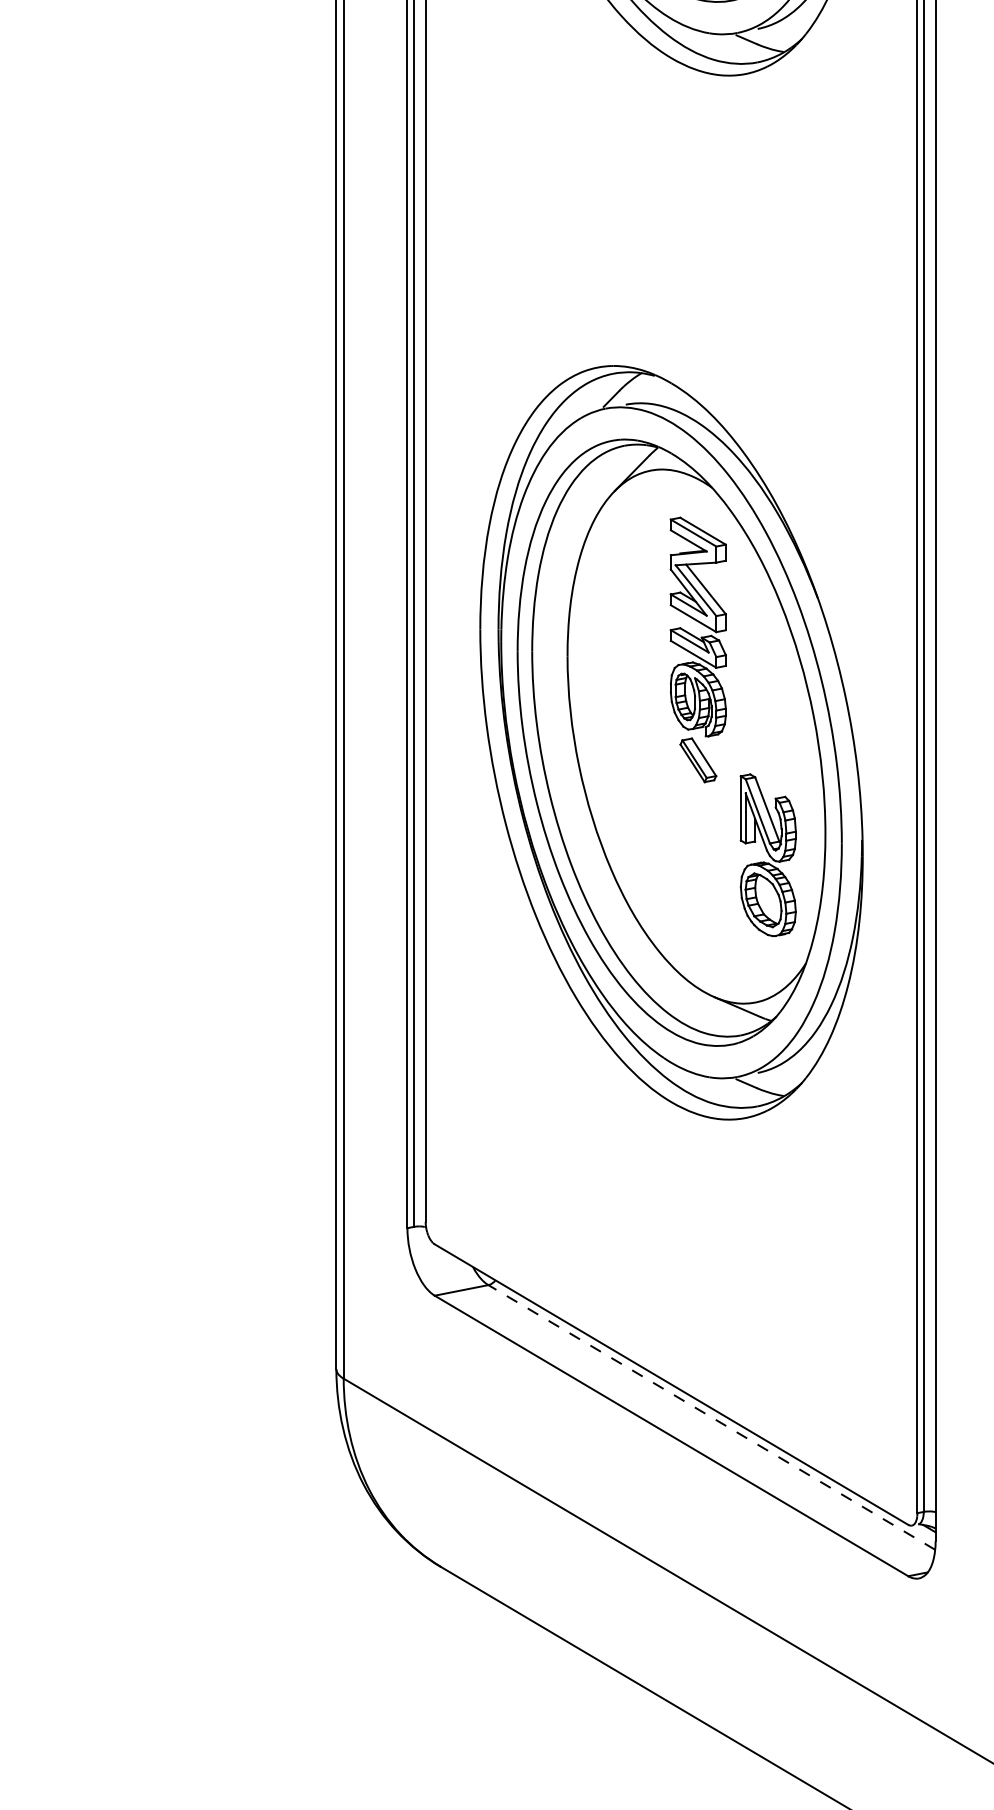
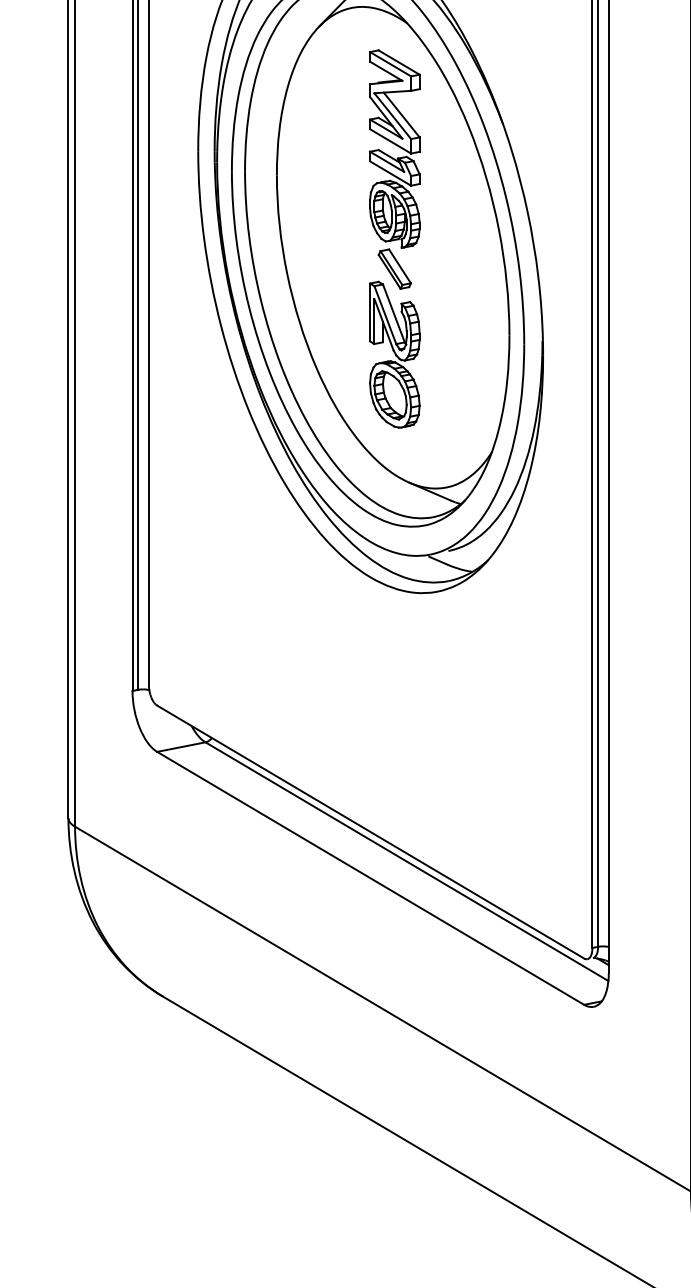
part: (767, 855) -> (394, 354), moved
line: (711, 1417) -> (406, 861), dashed -> solid

